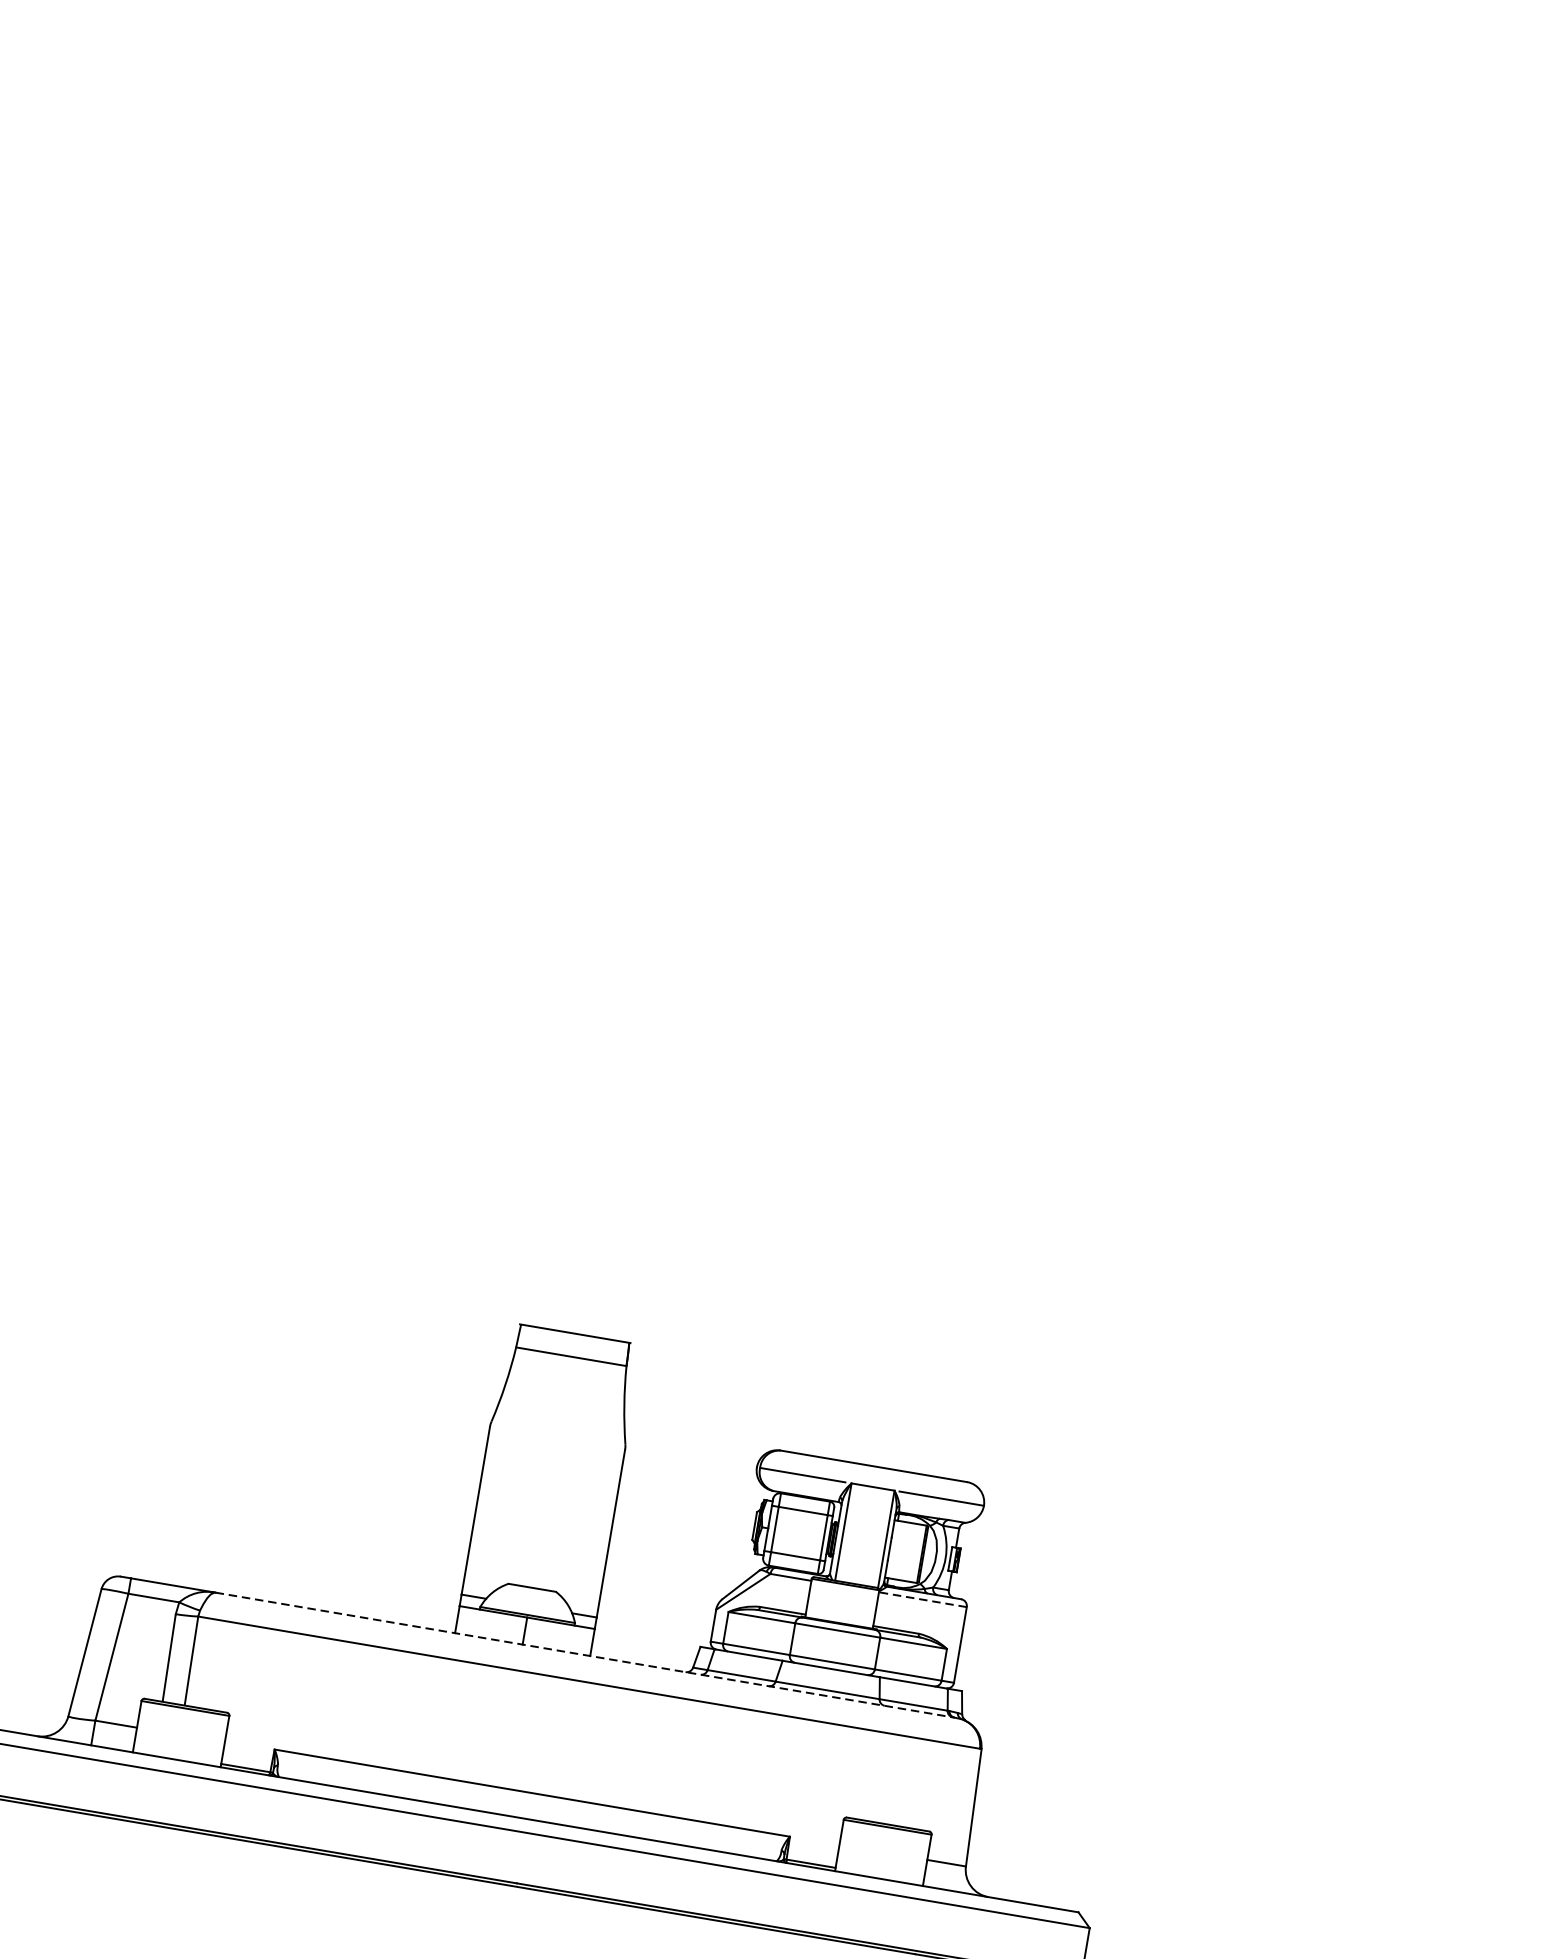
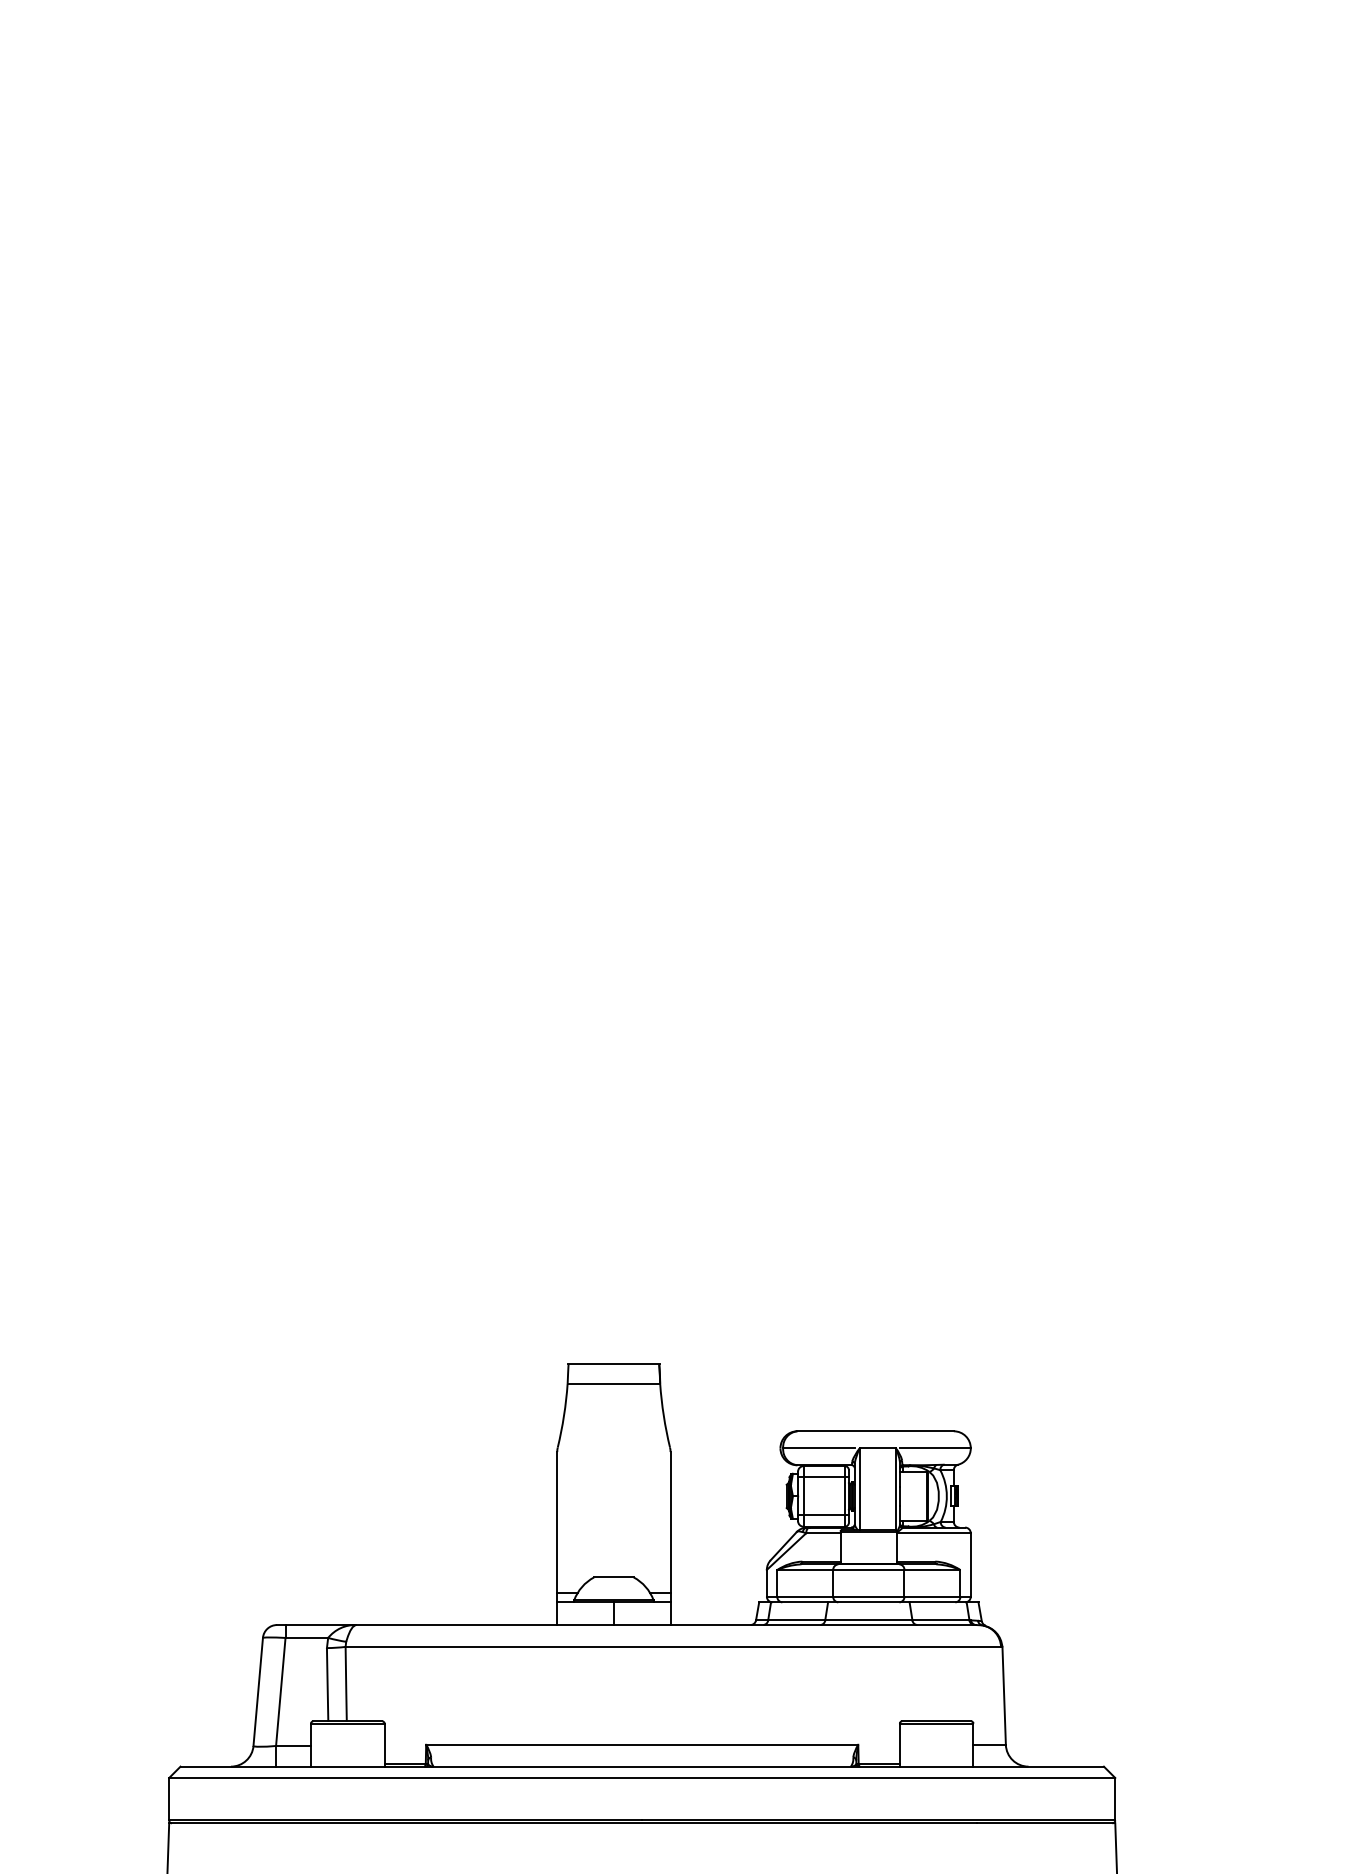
line: (922, 1599) -> (933, 1533), dashed -> solid
line: (585, 1655) -> (666, 1625), dashed -> solid

